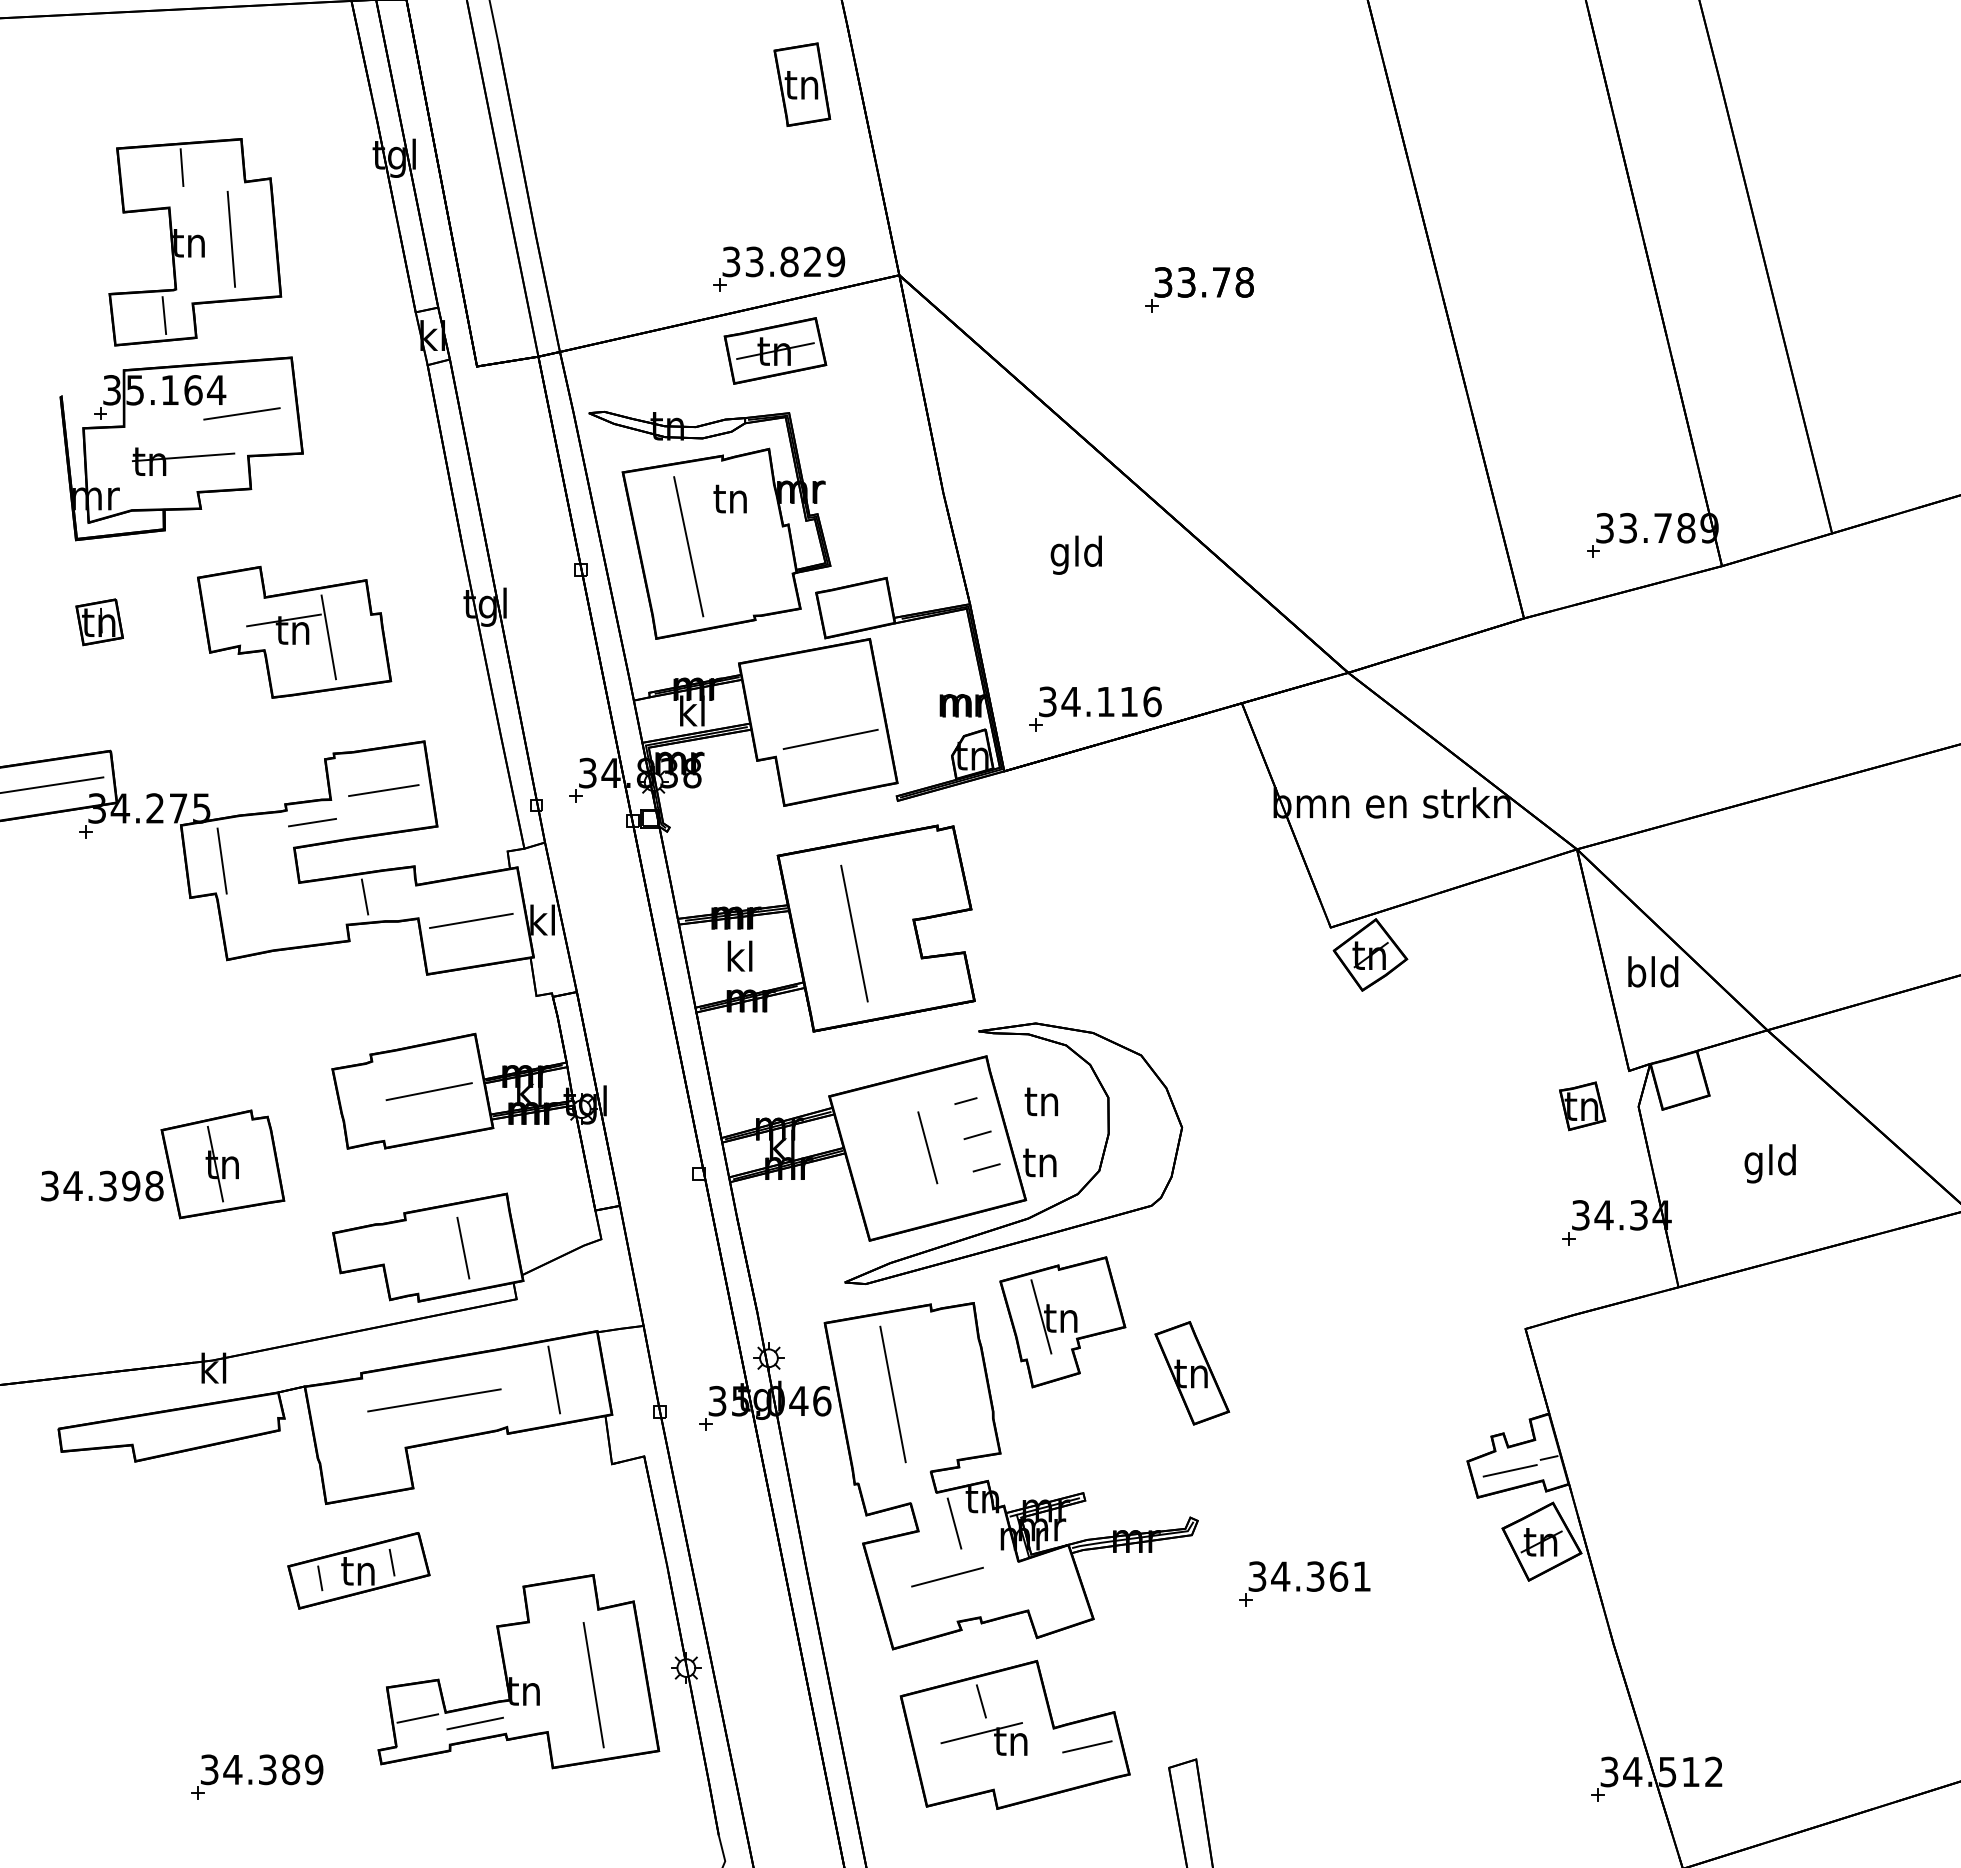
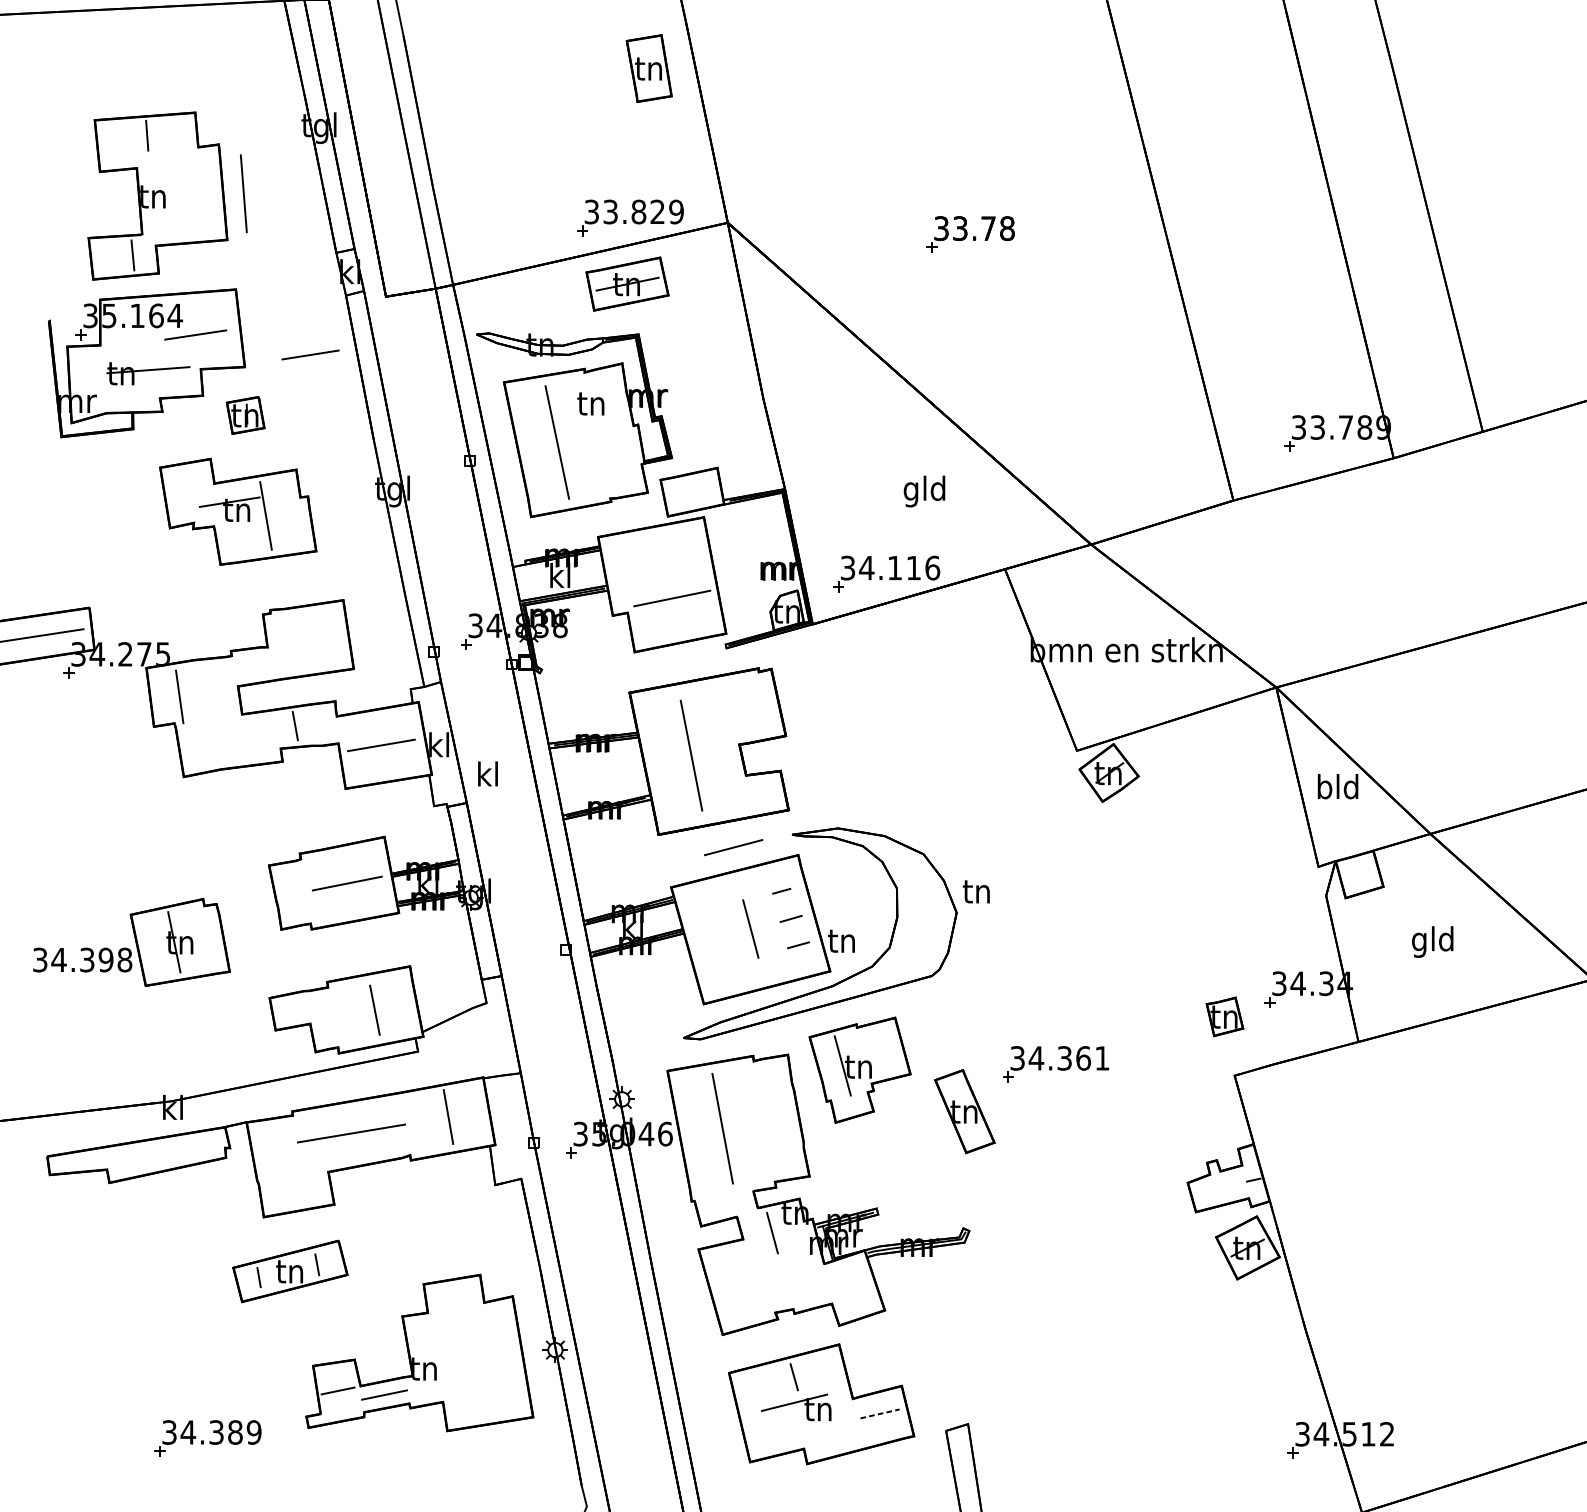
line: (230, 239) -> (243, 193), moved
text: (1075, 554) -> (923, 490), moved
part: (99, 622) -> (245, 415), moved
line: (383, 790) -> (310, 354), moved
line: (312, 822) -> (252, 665), removed
text: (739, 955) -> (487, 773), moved
text: (1040, 1101) -> (975, 891), moved
part: (1582, 1106) -> (1224, 1017), moved
line: (1509, 1470) -> (1221, 1190), removed
line: (947, 1576) -> (733, 847), moved
part: (1304, 1583) -> (1055, 1063), moved
line: (593, 1684) -> (480, 1363), removed
line: (1087, 1746) -> (880, 1413), solid -> dashed

